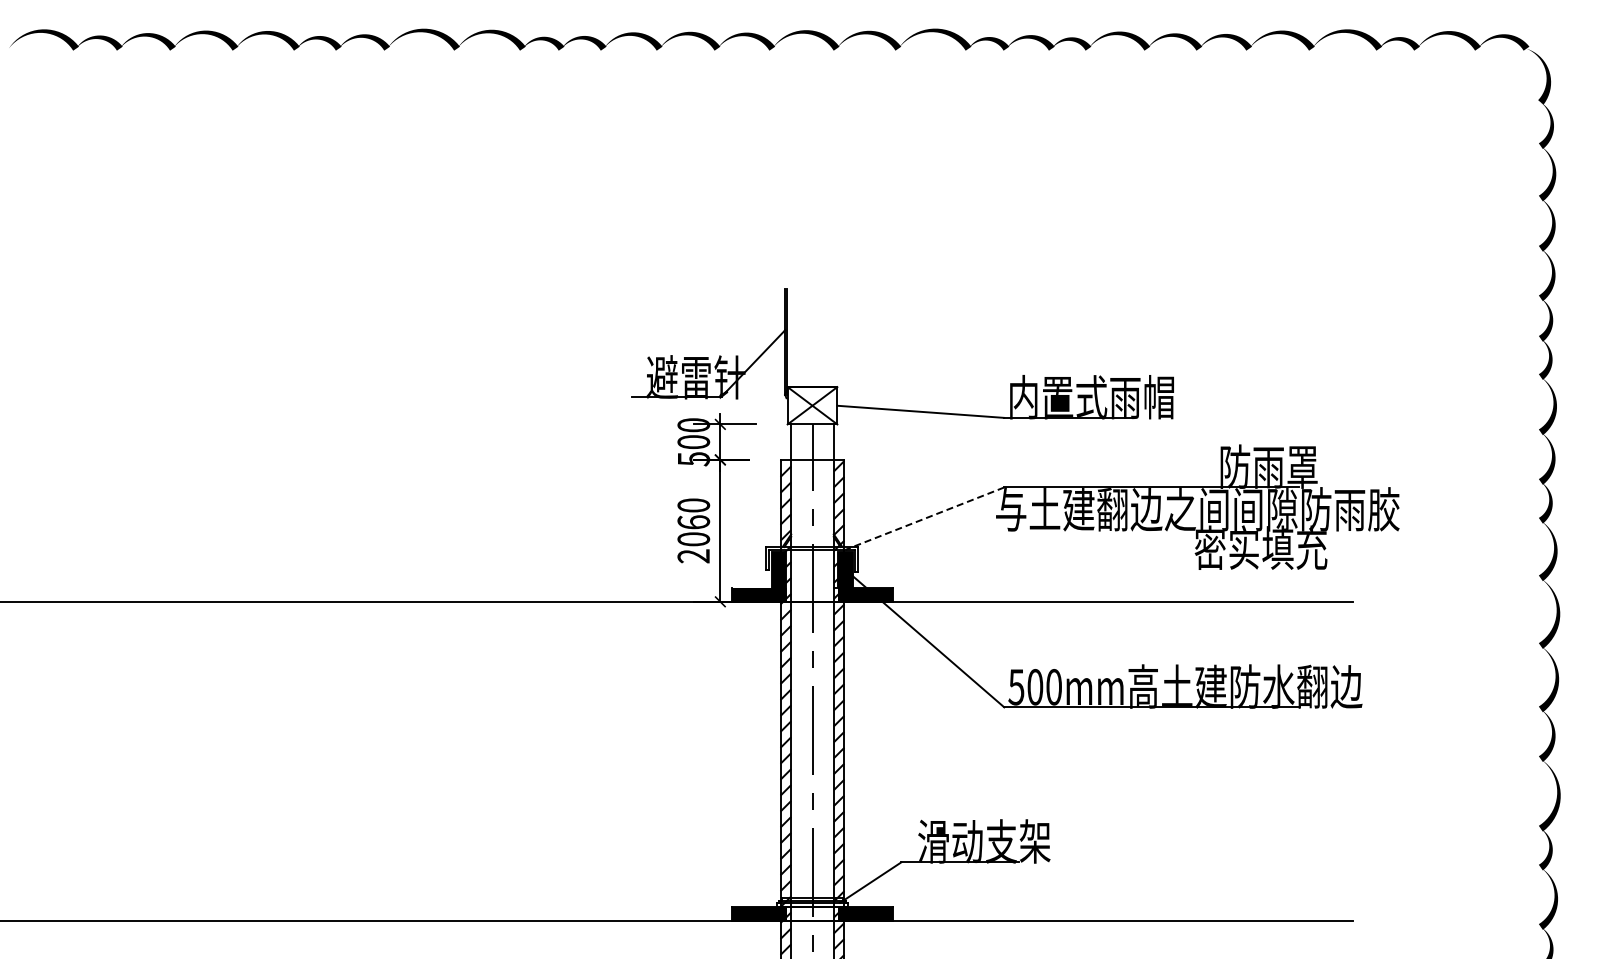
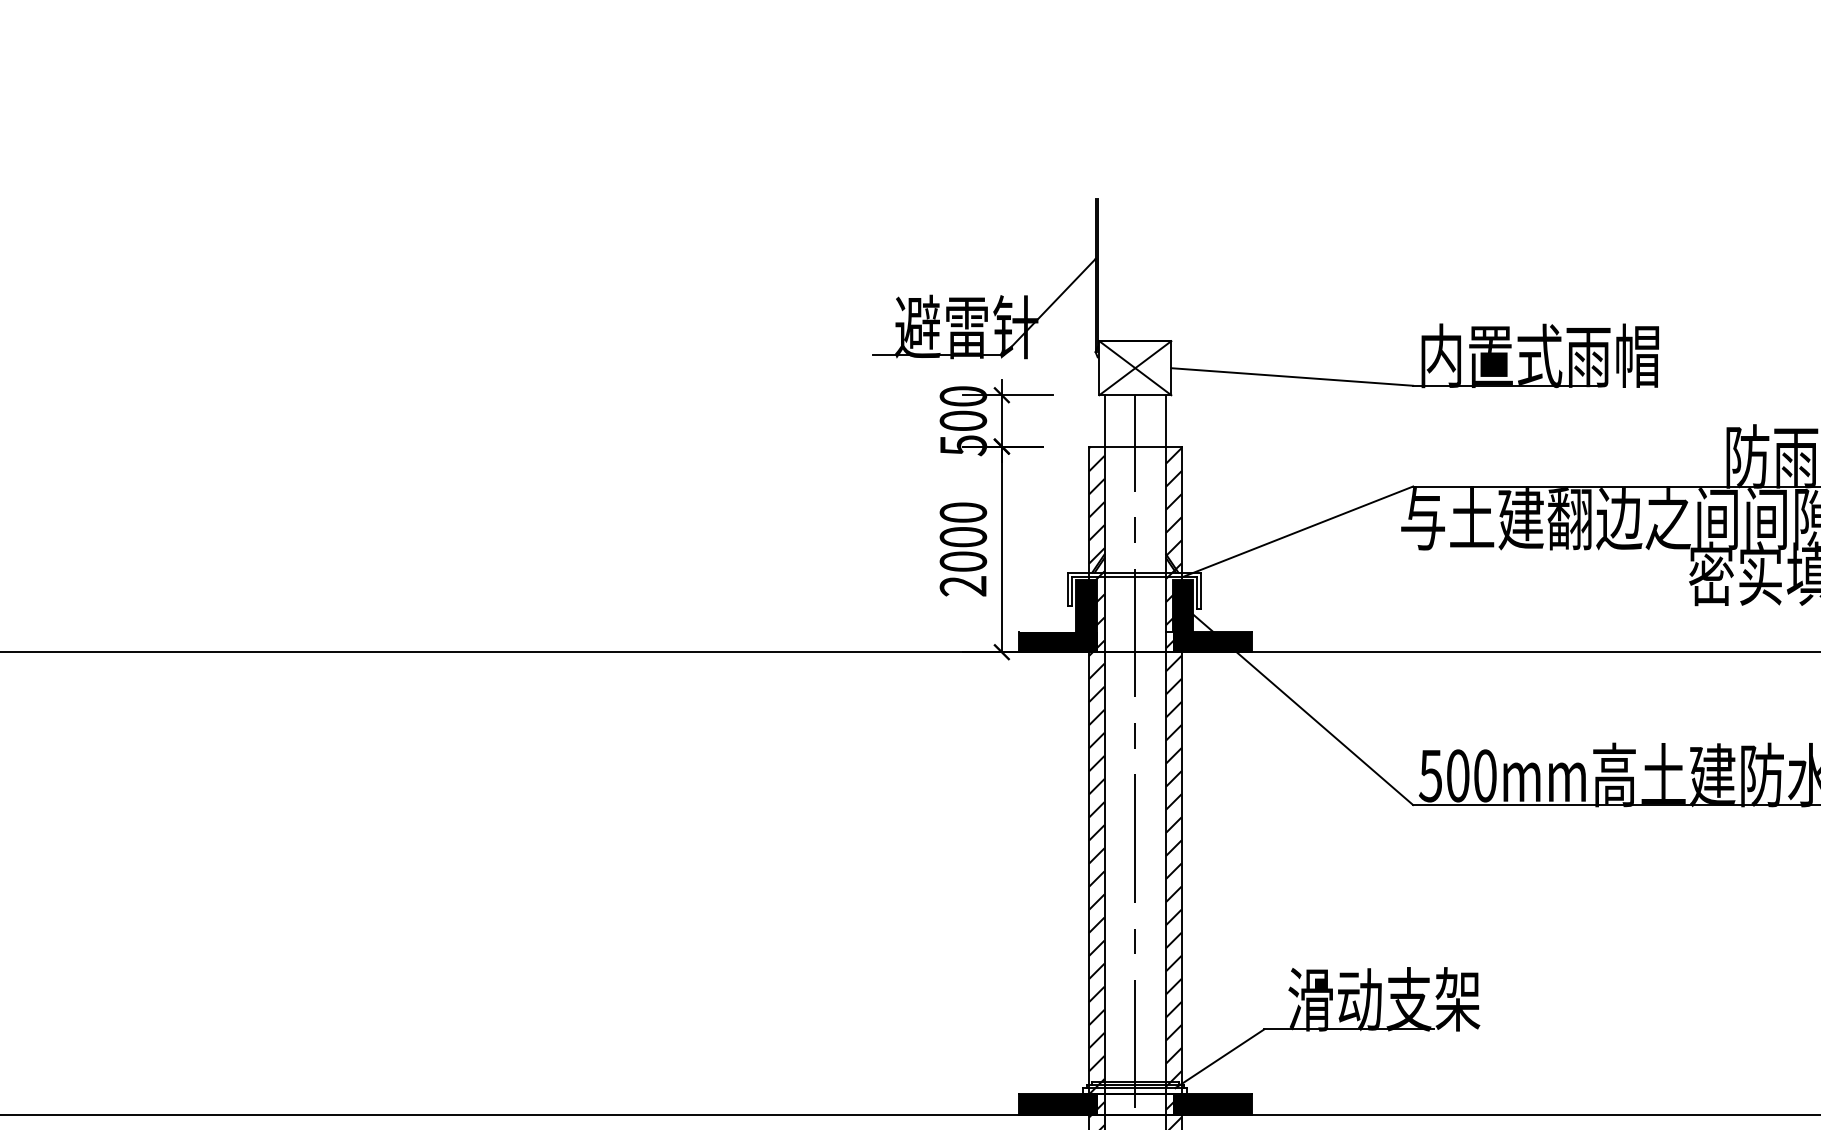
line: (924, 518) -> (1297, 531), dashed -> solid
text: (693, 522) -> (962, 537), 2060 -> 2000

